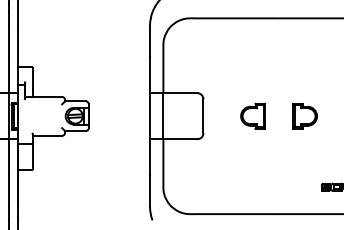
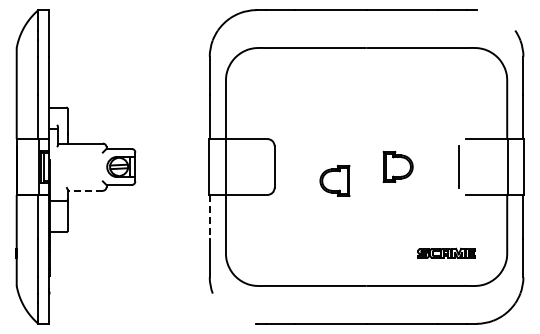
part: (252, 115) -> (334, 180), moved
line: (47, 135) -> (85, 190), solid -> dashed
line: (149, 156) -> (209, 216), solid -> dashed

